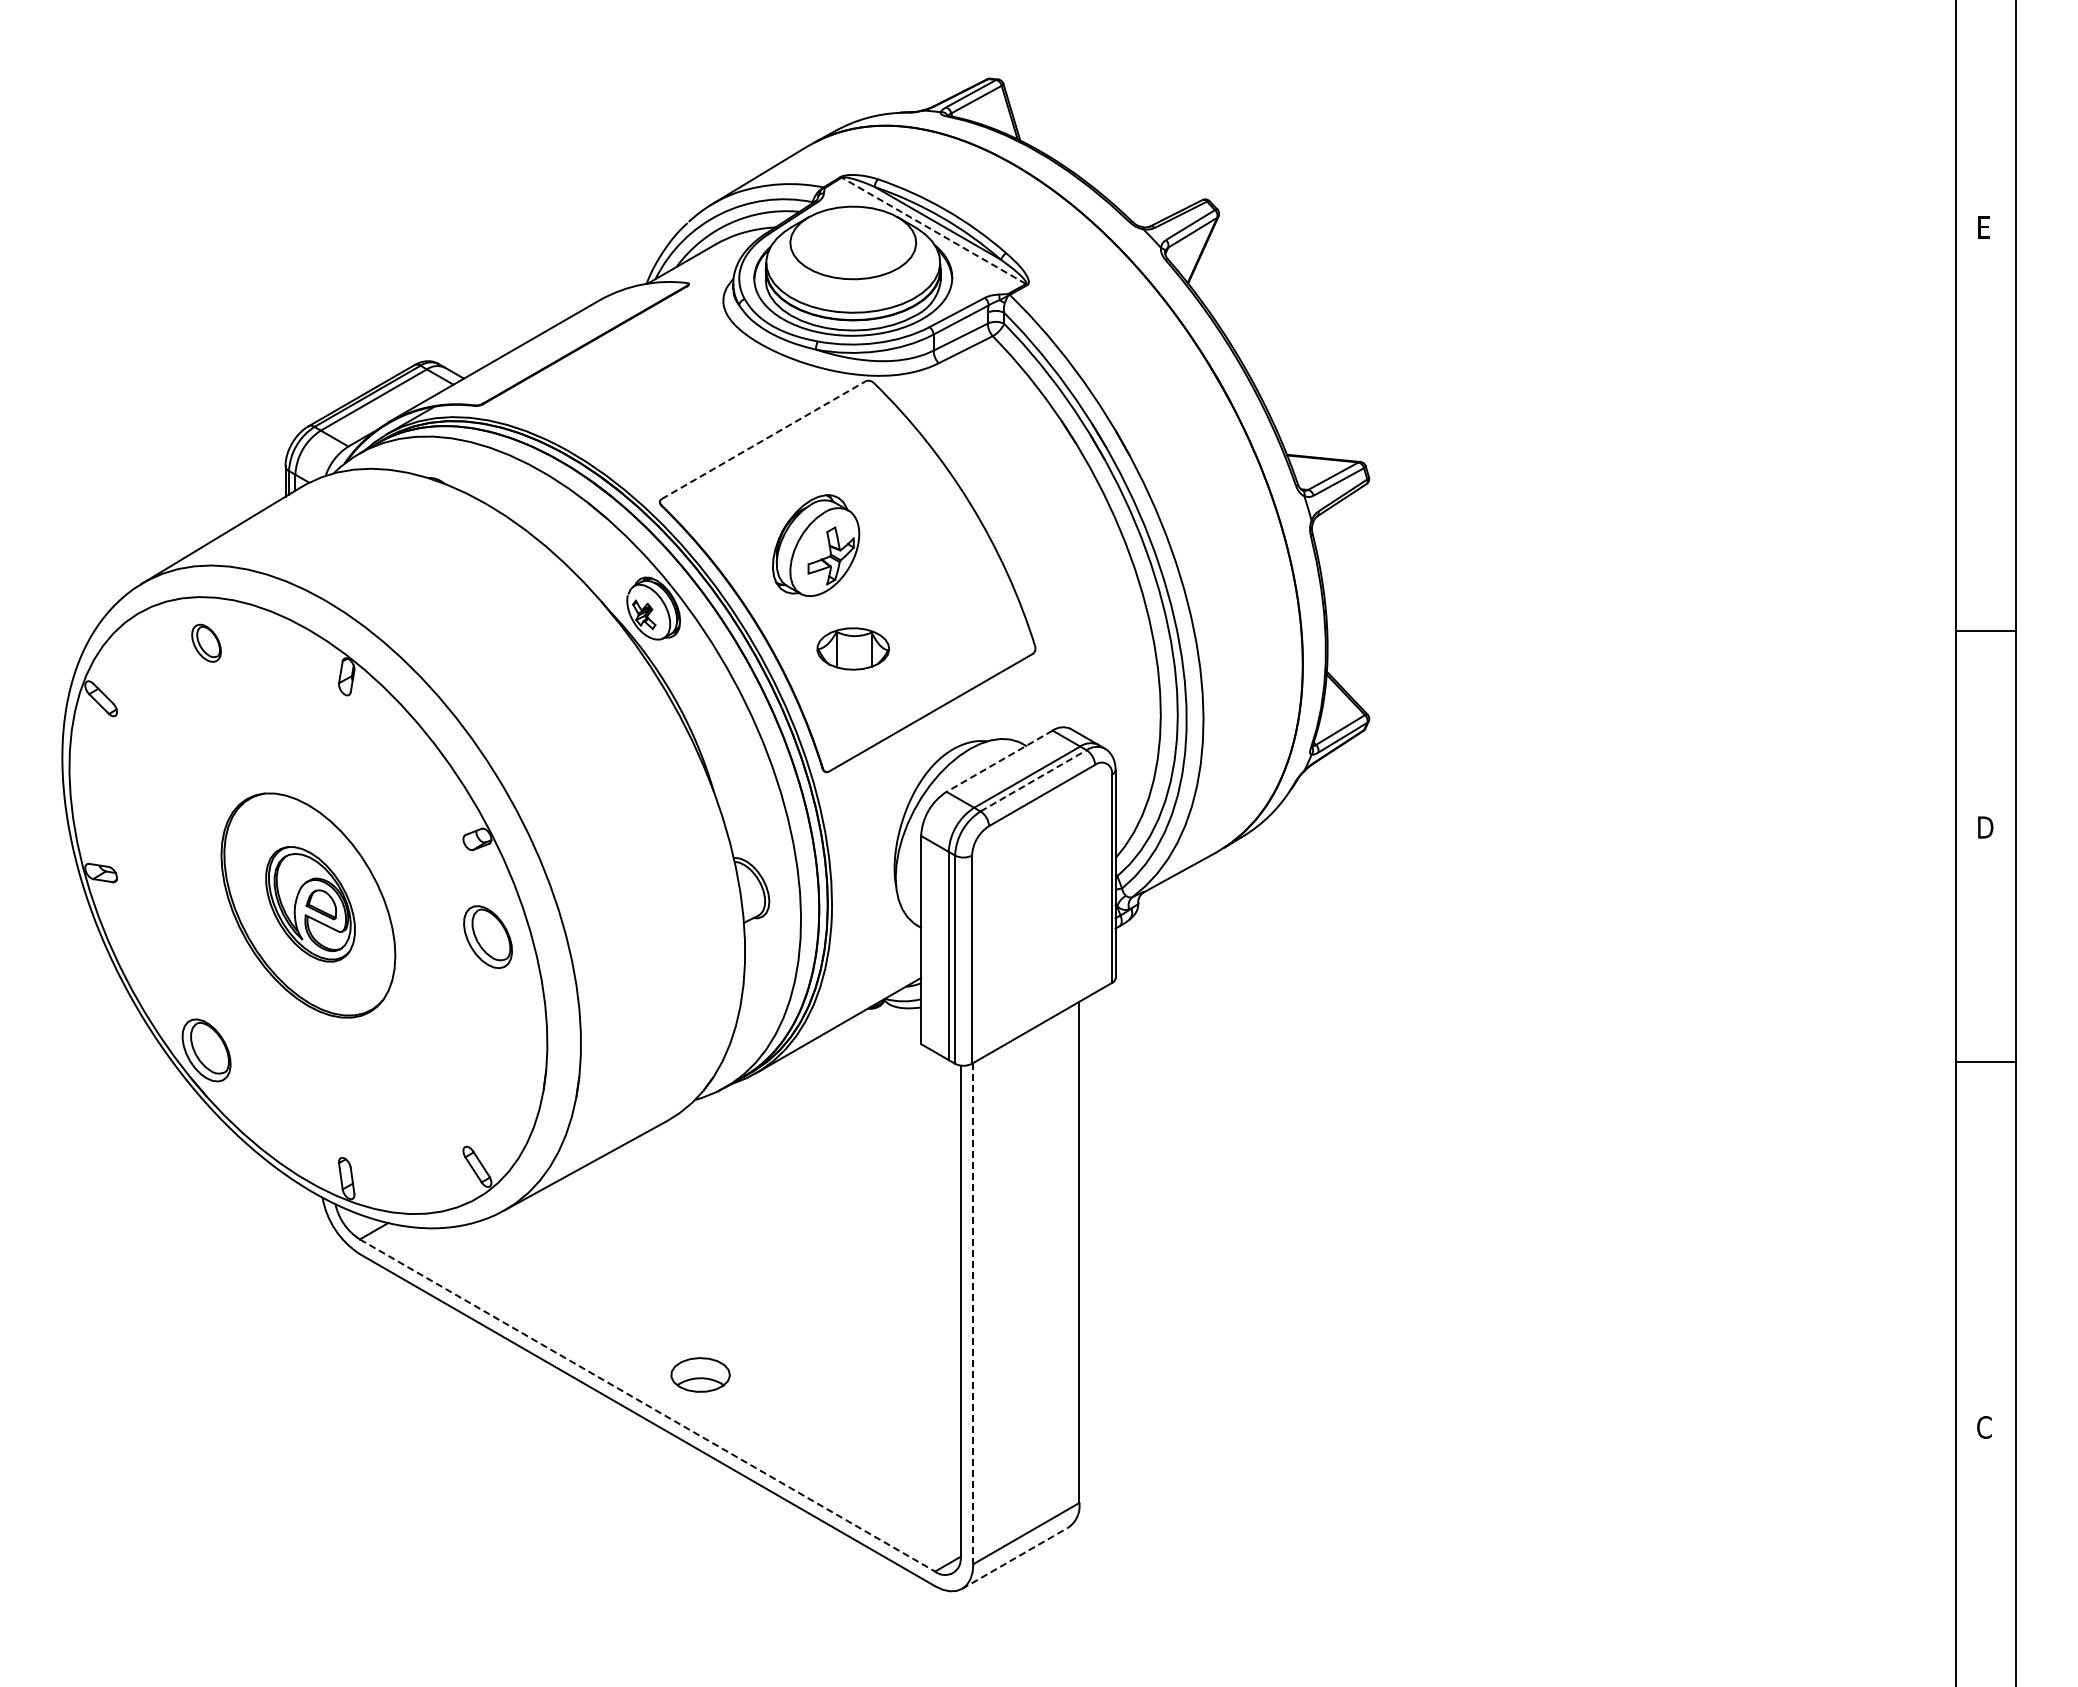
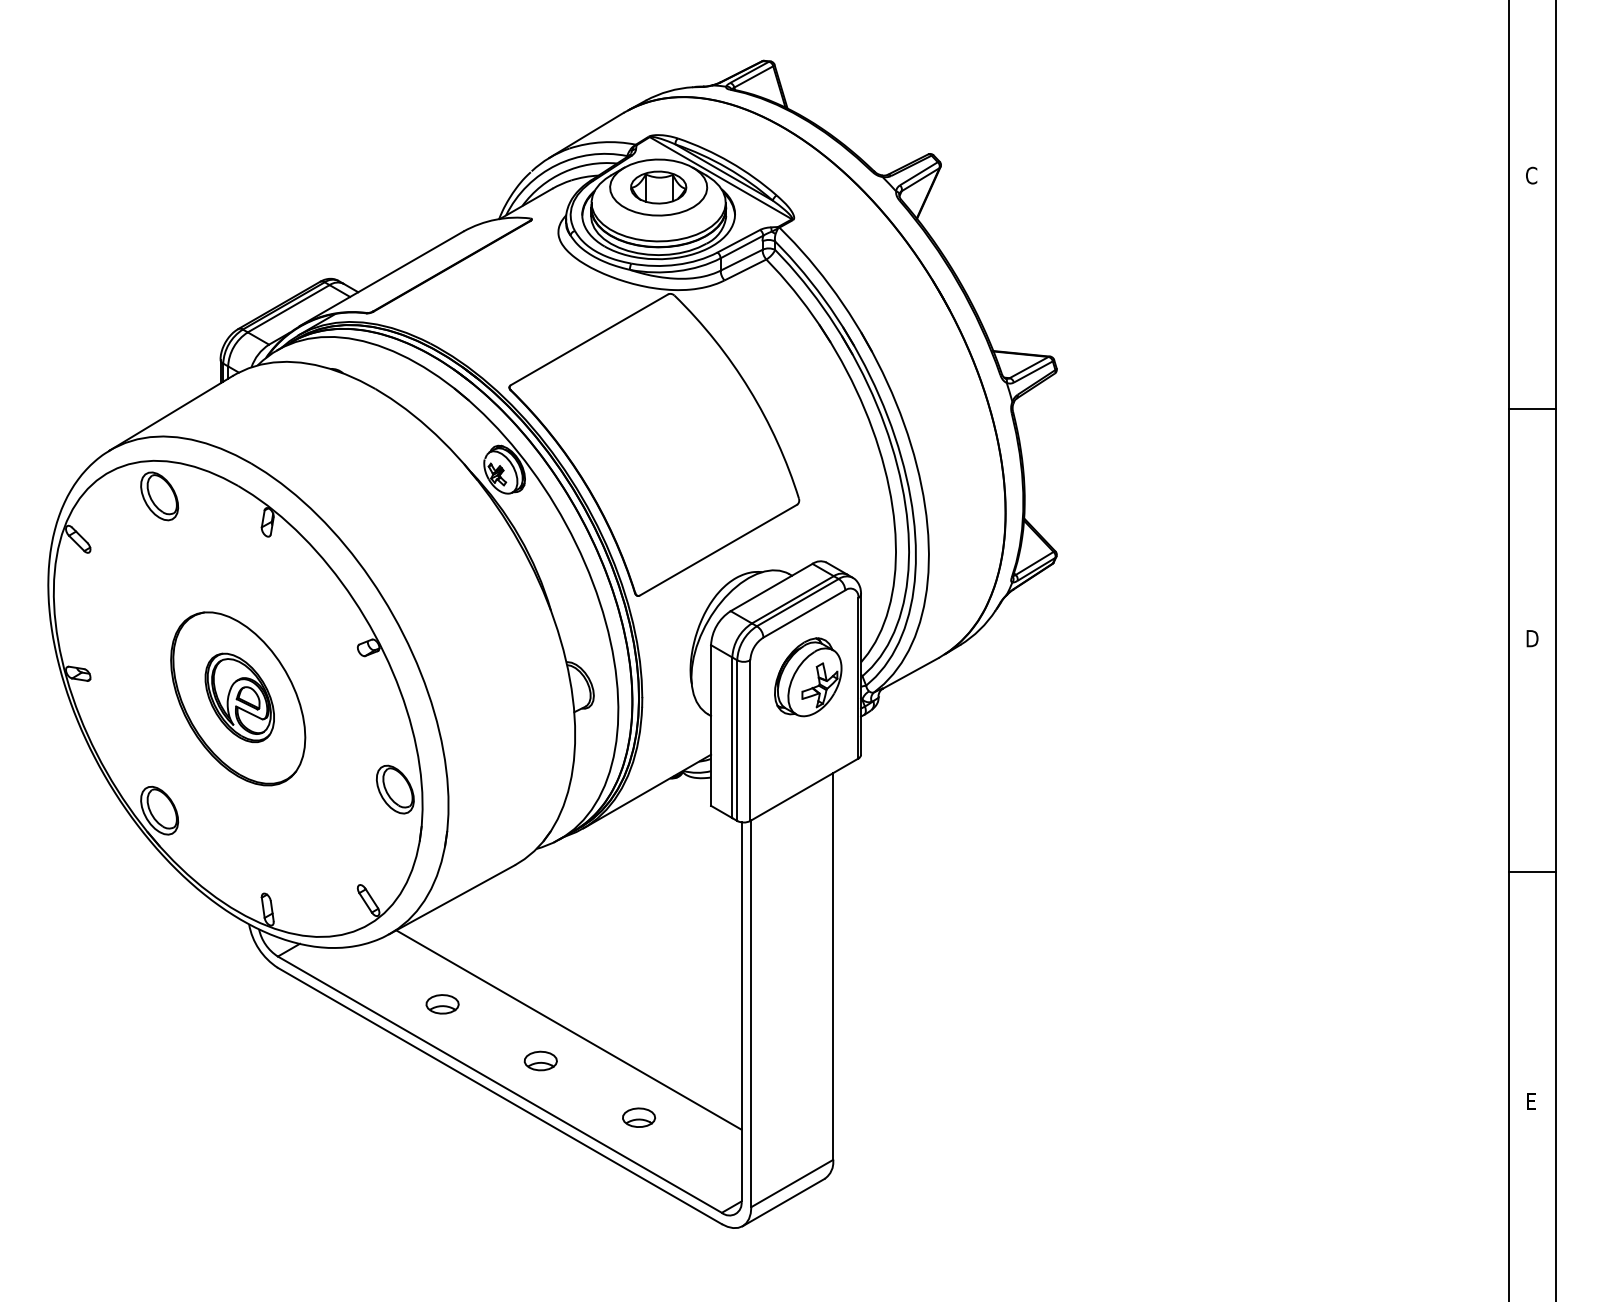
text: (1984, 227) -> (1531, 175), E -> C
line: (933, 230) -> (720, 177), dashed -> solid
line: (763, 440) -> (589, 340), dashed -> solid
part: (816, 545) -> (808, 677), moved
line: (1985, 631) -> (1532, 409), moved
part: (206, 643) -> (159, 496), size x1.67
part: (852, 648) -> (658, 187), moved
line: (999, 761) -> (771, 587), dashed -> solid
line: (1034, 780) -> (798, 602), dashed -> solid
part: (487, 937) -> (394, 789), moved
line: (1985, 1062) -> (1532, 872), moved
part: (573, 1301) -> (442, 1004), added
line: (973, 1313) -> (751, 1013), dashed -> solid
line: (736, 1334) -> (568, 1029), added
part: (700, 1374) -> (540, 1060), size x0.71
line: (647, 1405) -> (499, 1084), dashed -> solid
text: (1984, 1427) -> (1531, 1101), C -> E
part: (827, 1448) -> (638, 1117), added
line: (1015, 1558) -> (783, 1202), dashed -> solid

